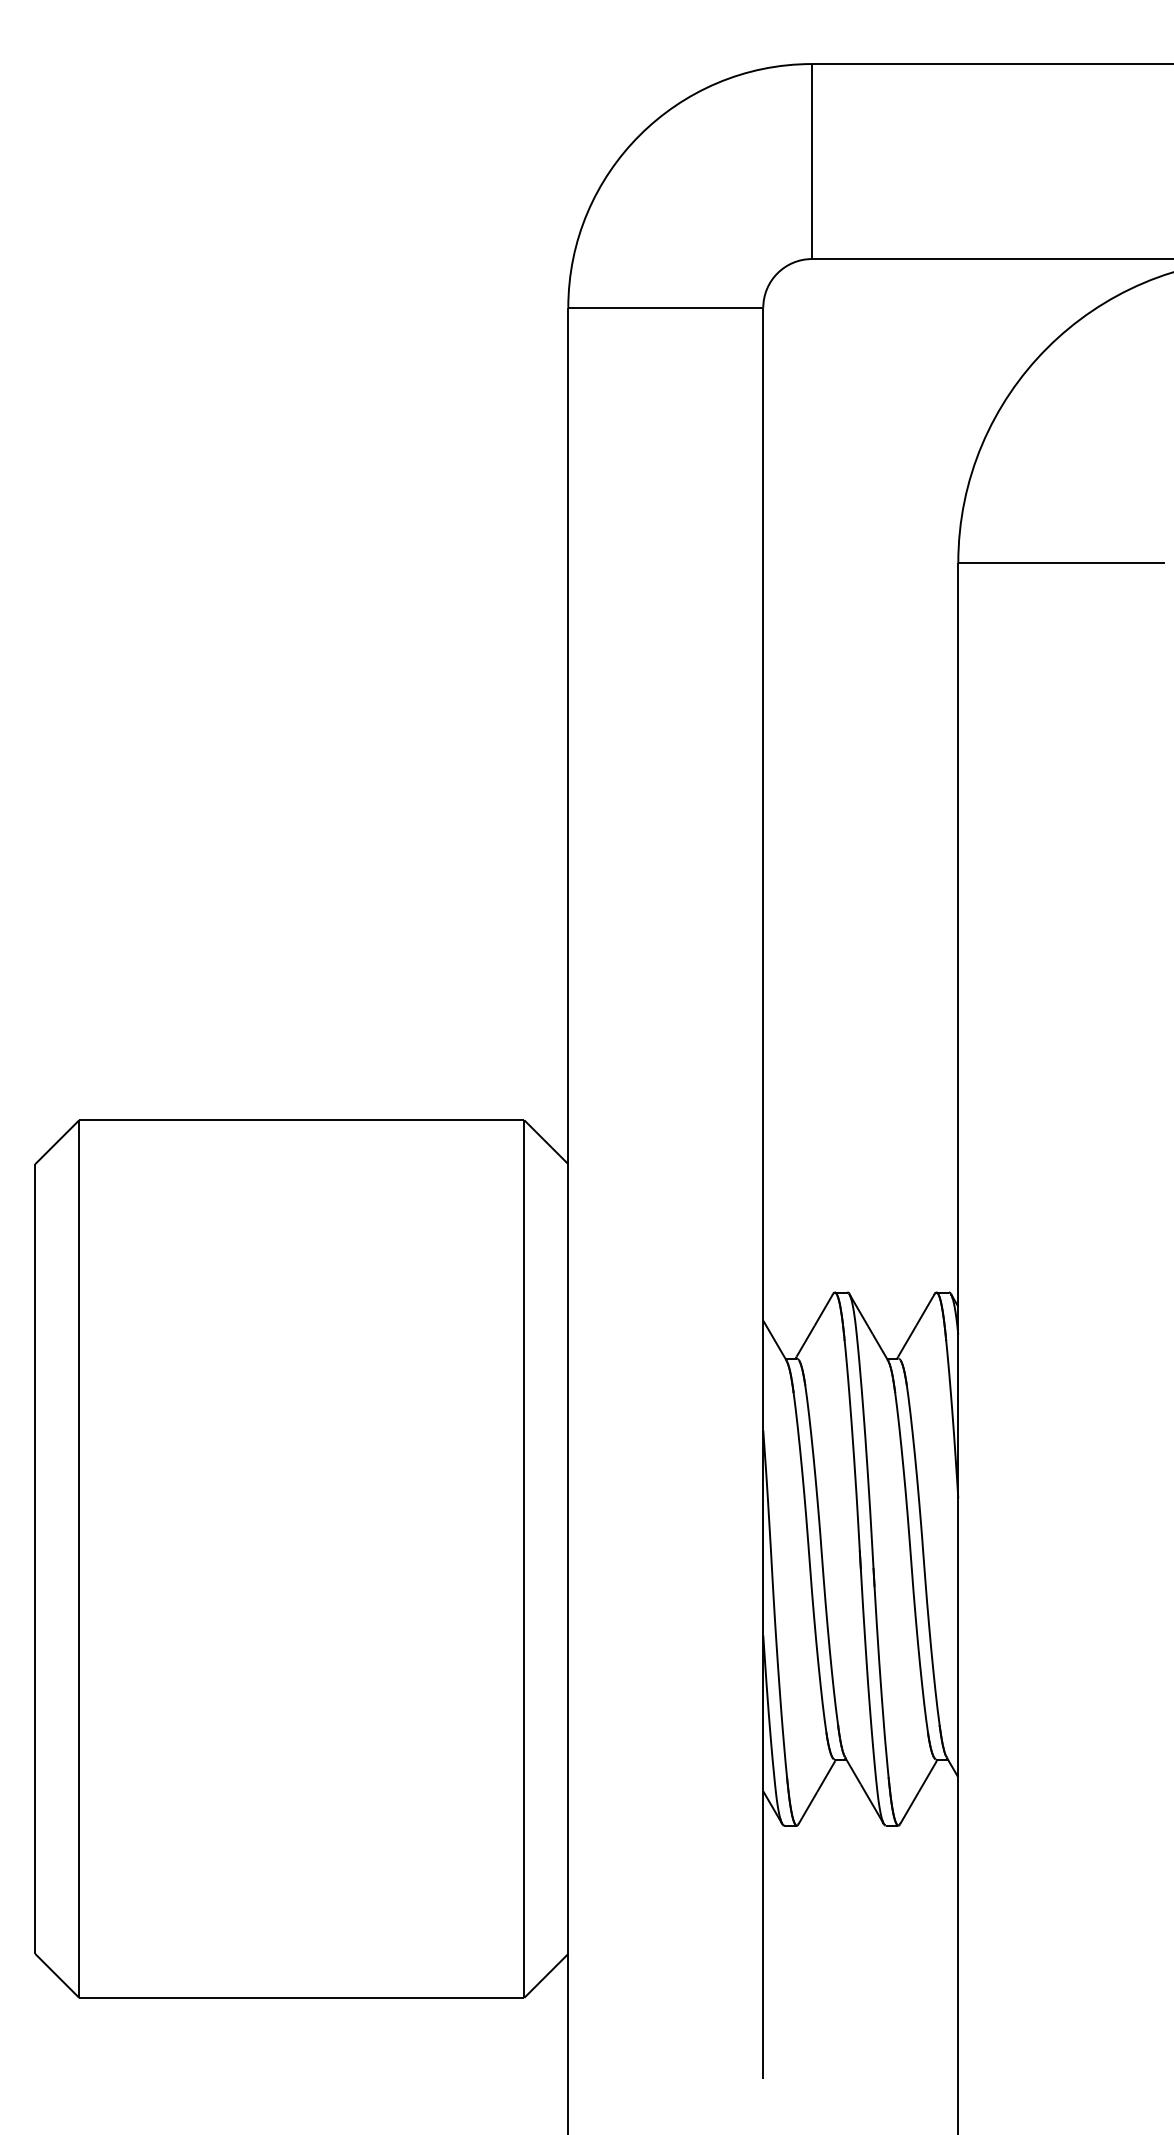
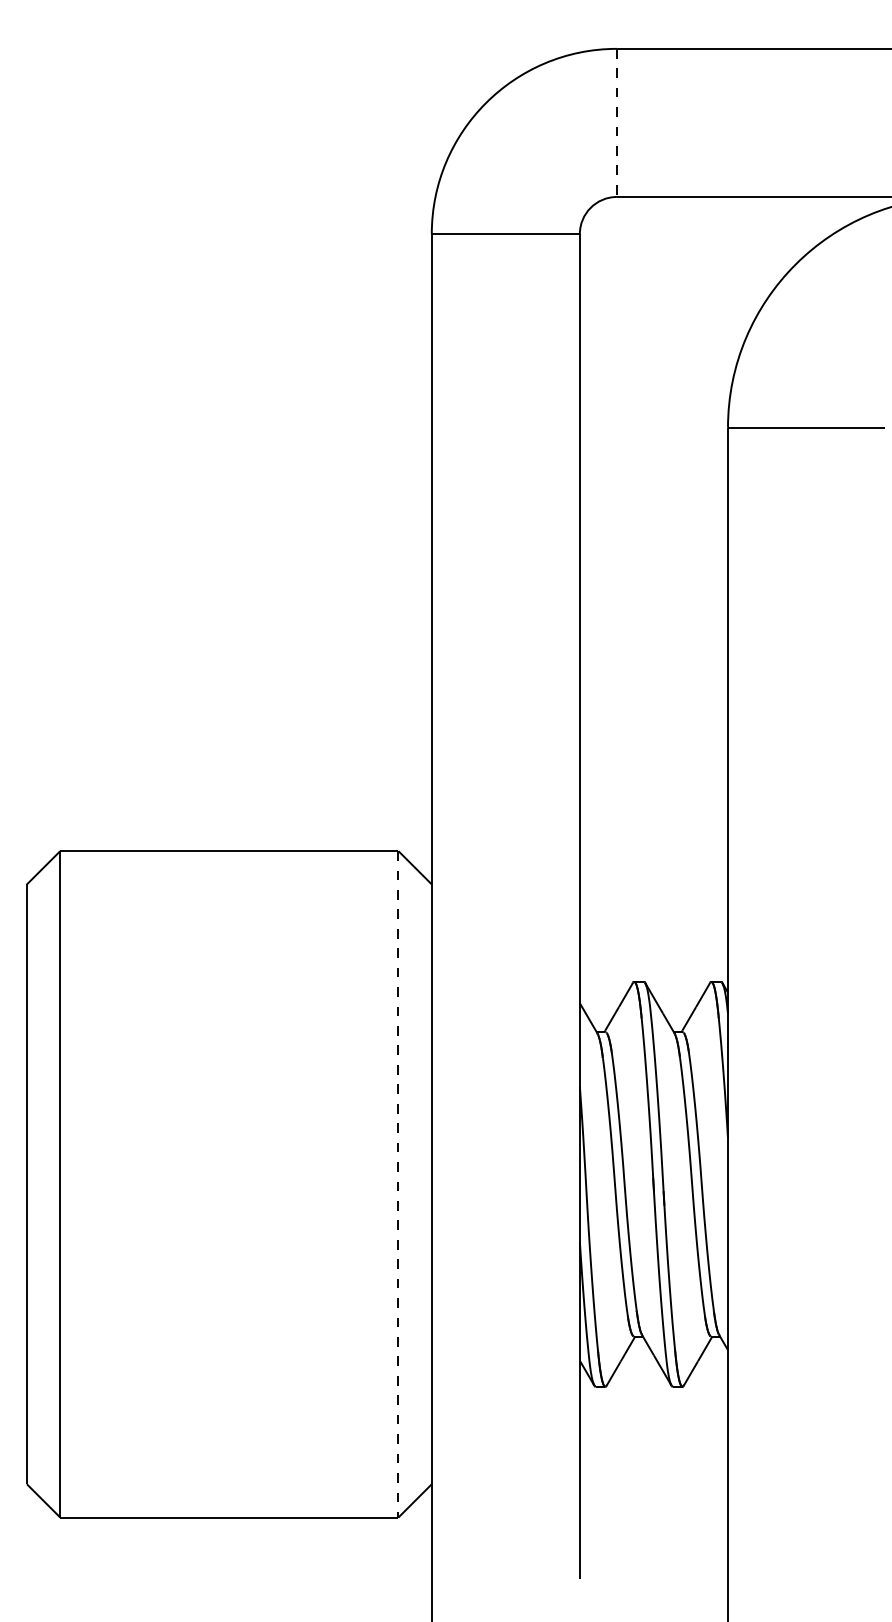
line: (812, 161) -> (617, 122), solid -> dashed
line: (524, 1559) -> (398, 1184), solid -> dashed

